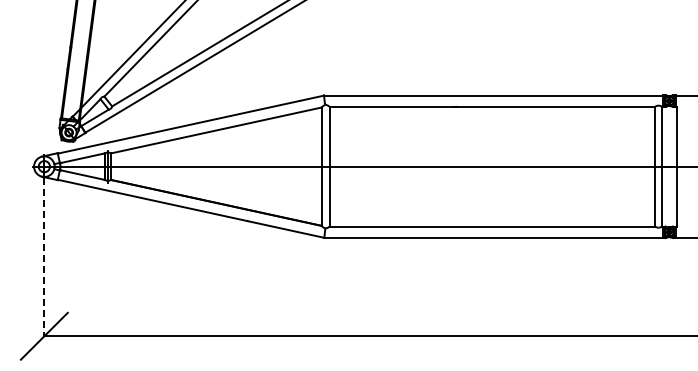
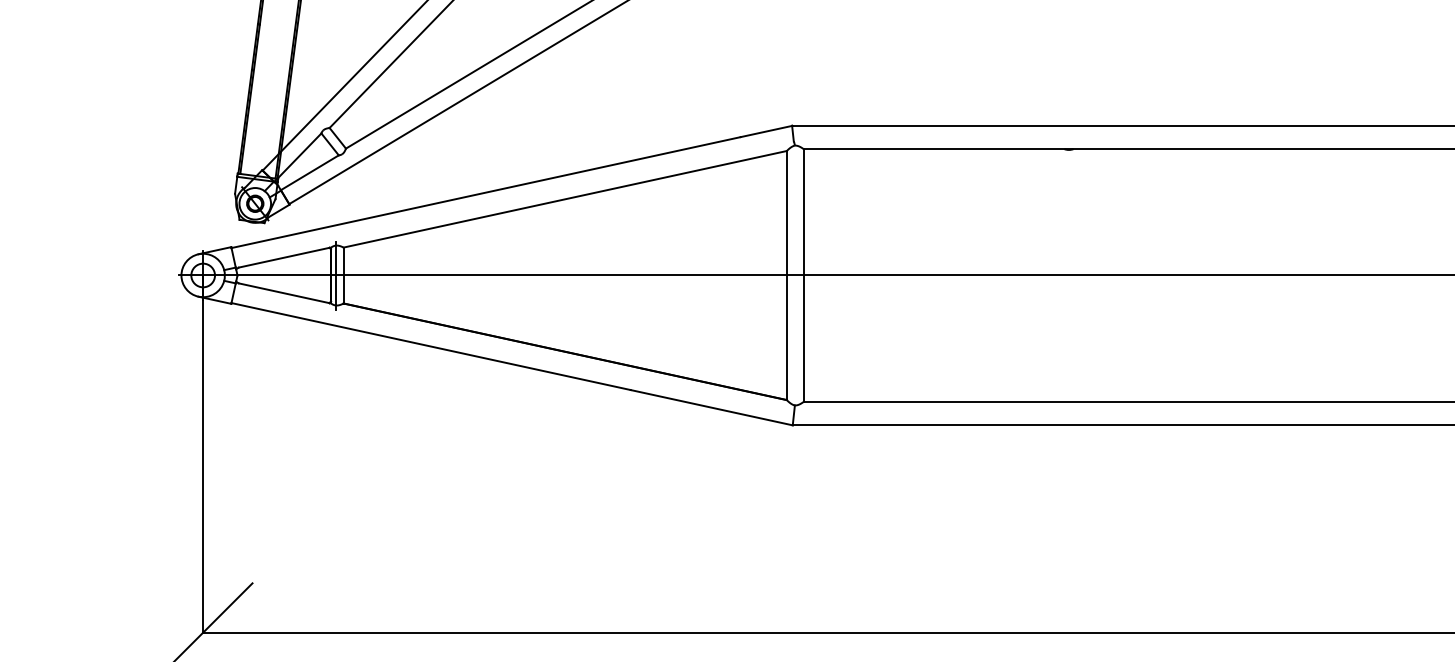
line: (44, 251) -> (203, 454), dashed -> solid

